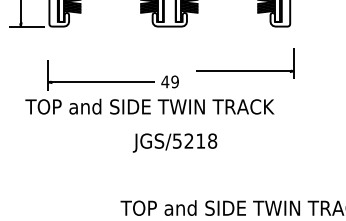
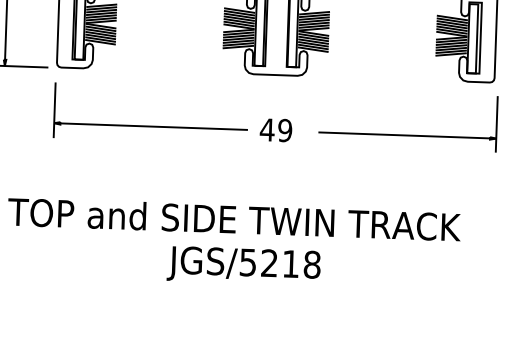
part: (245, 70) -> (407, 134), moved
part: (112, 81) -> (171, 125), moved
text: (174, 142) -> (242, 264), moved

